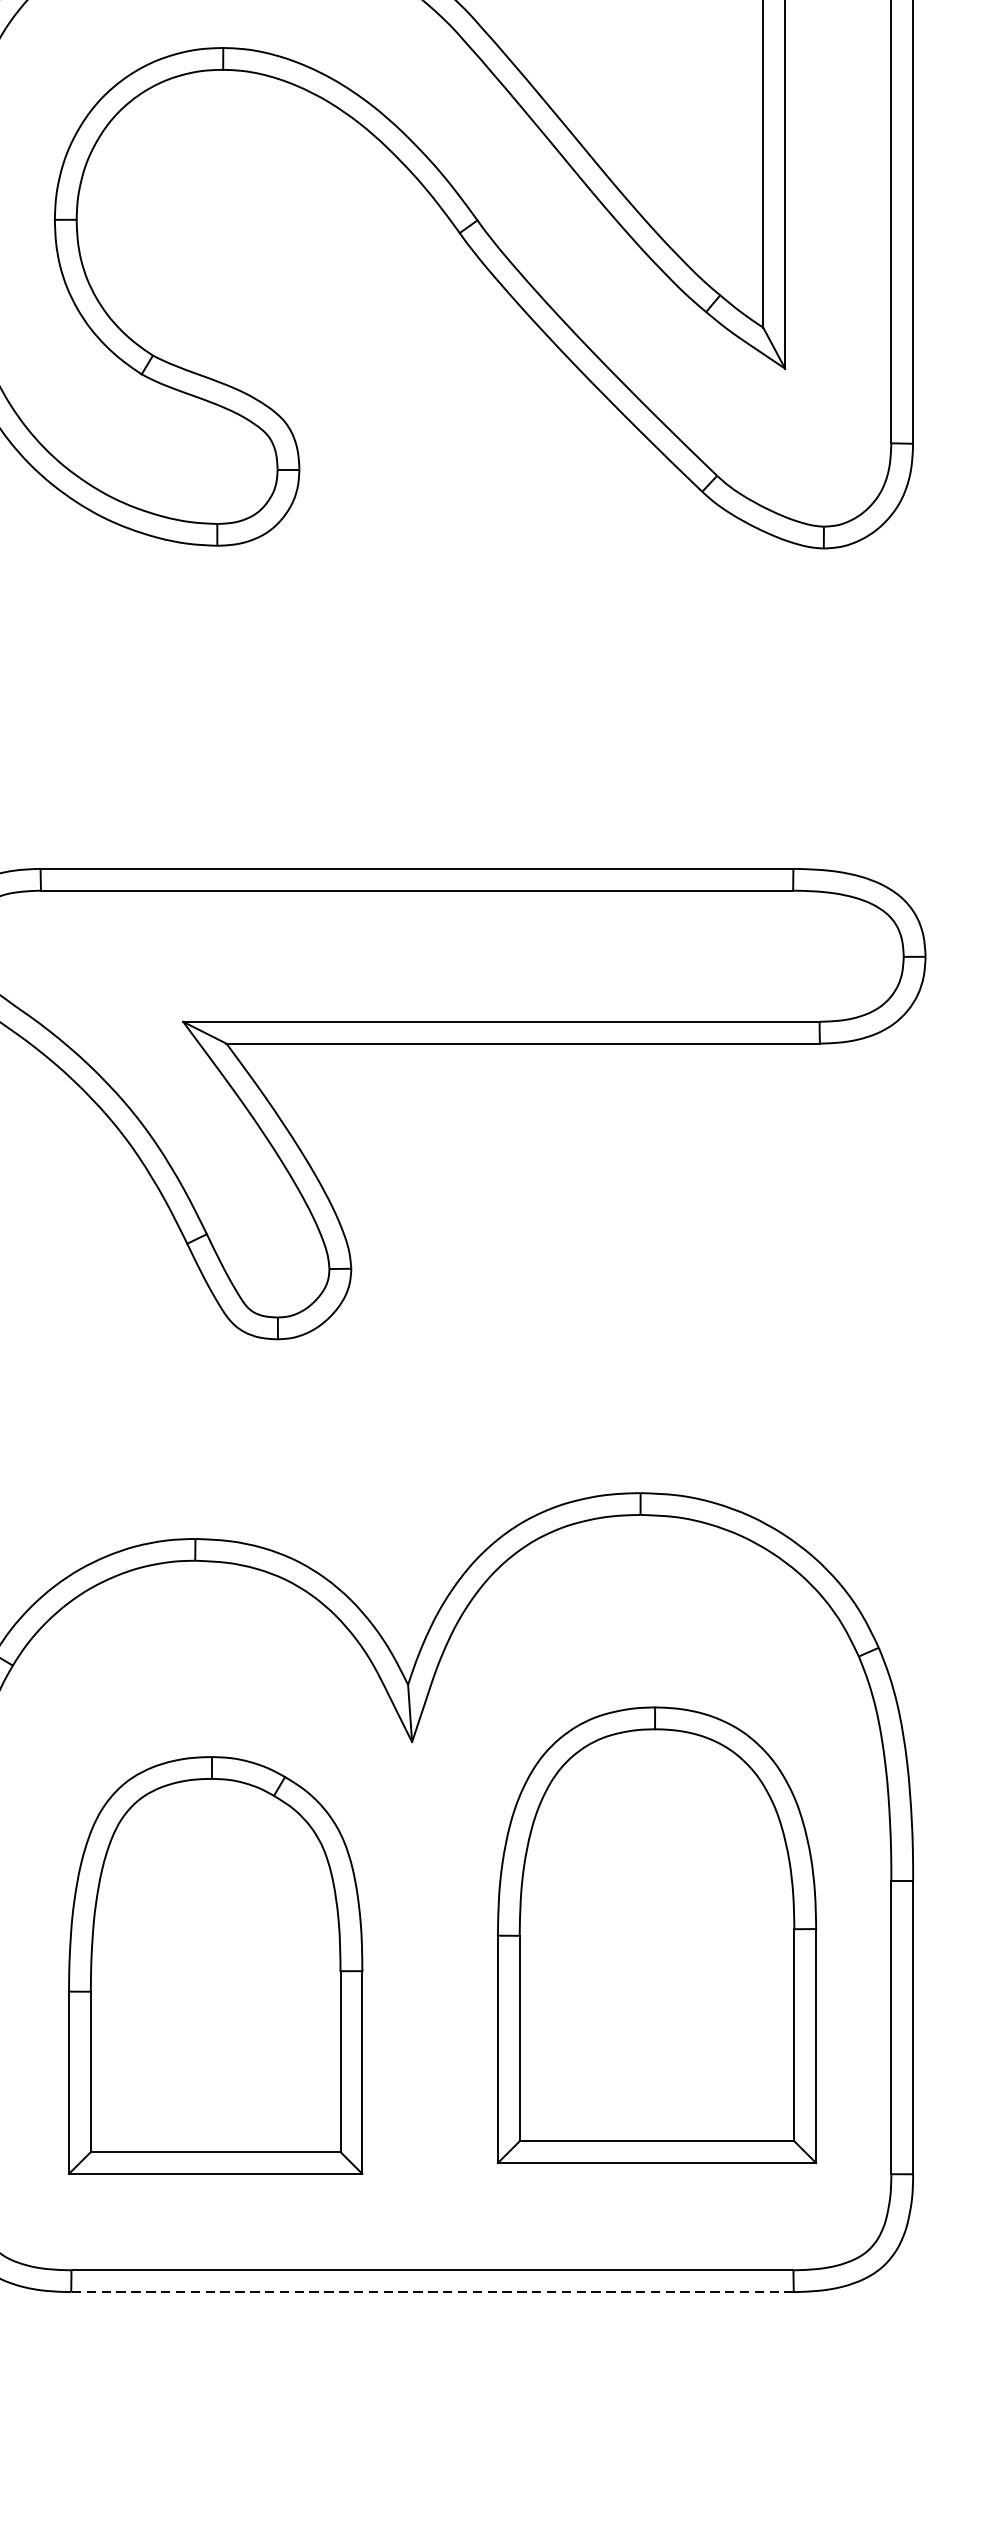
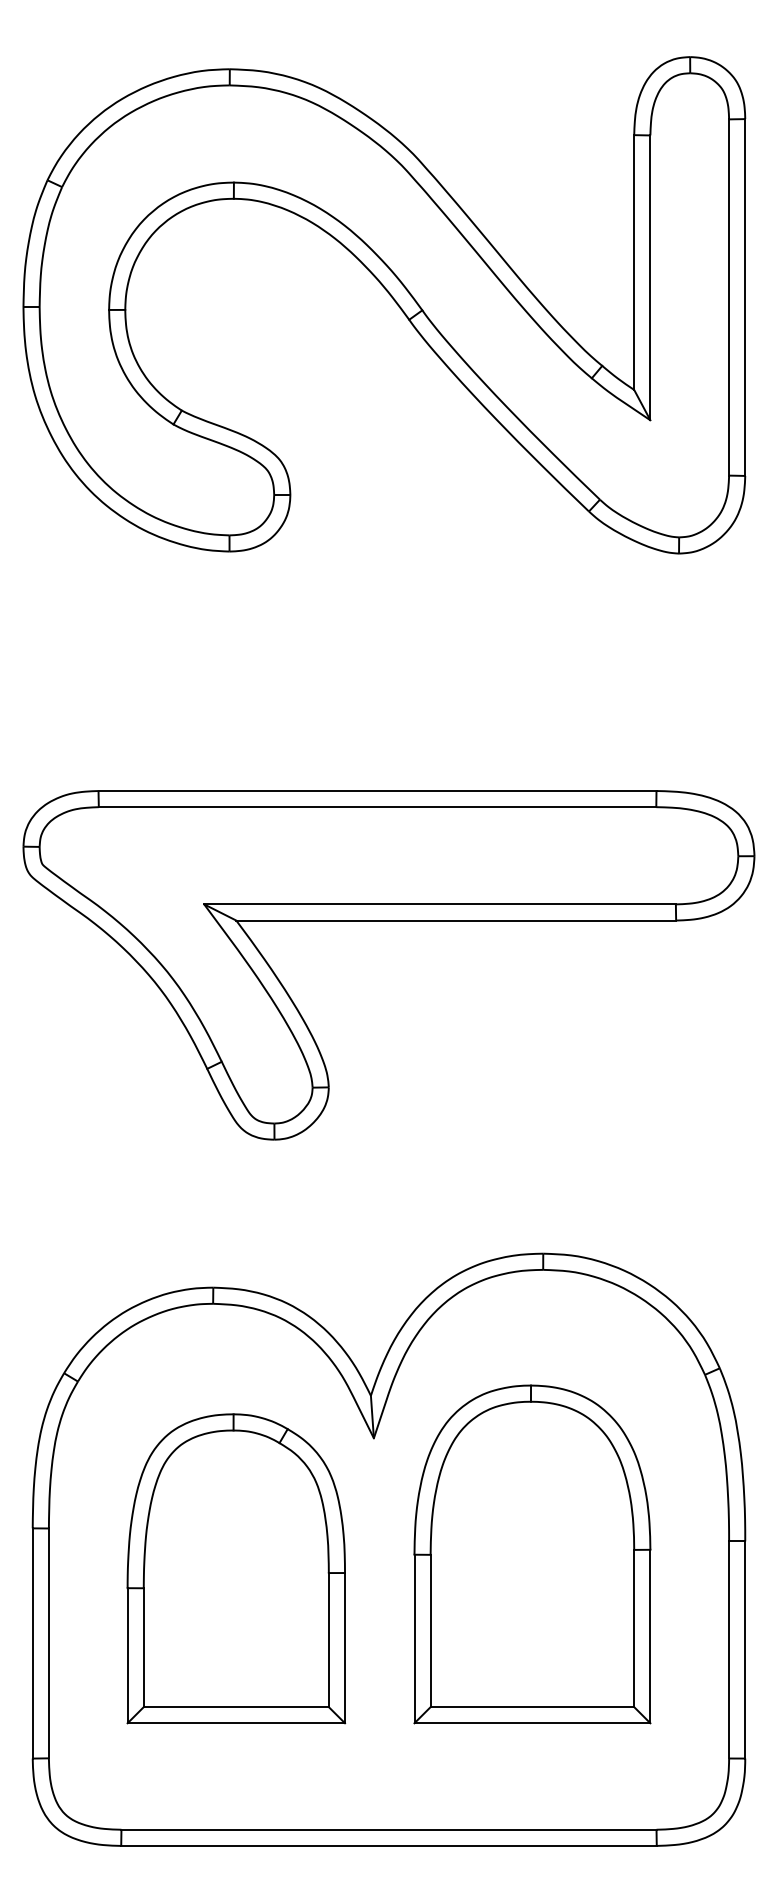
part: (657, 1935) -> (532, 1554), moved
part: (215, 1965) -> (236, 1568), moved
line: (433, 2291) -> (389, 1845), dashed -> solid

